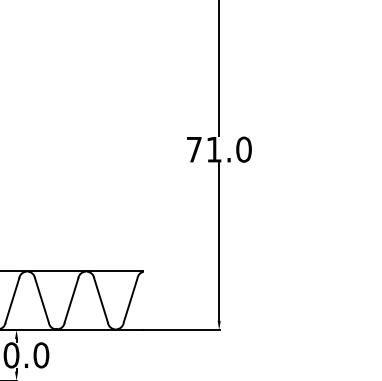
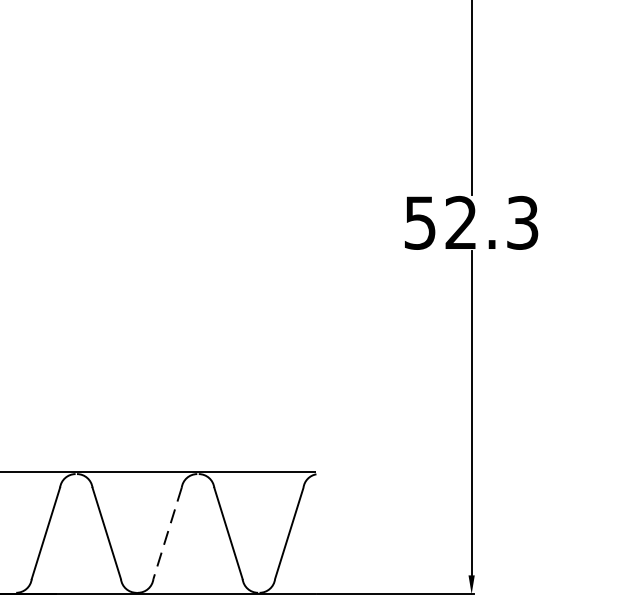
text: (218, 149) -> (470, 222), 71.0 -> 52.3
line: (71, 300) -> (167, 533), solid -> dashed

